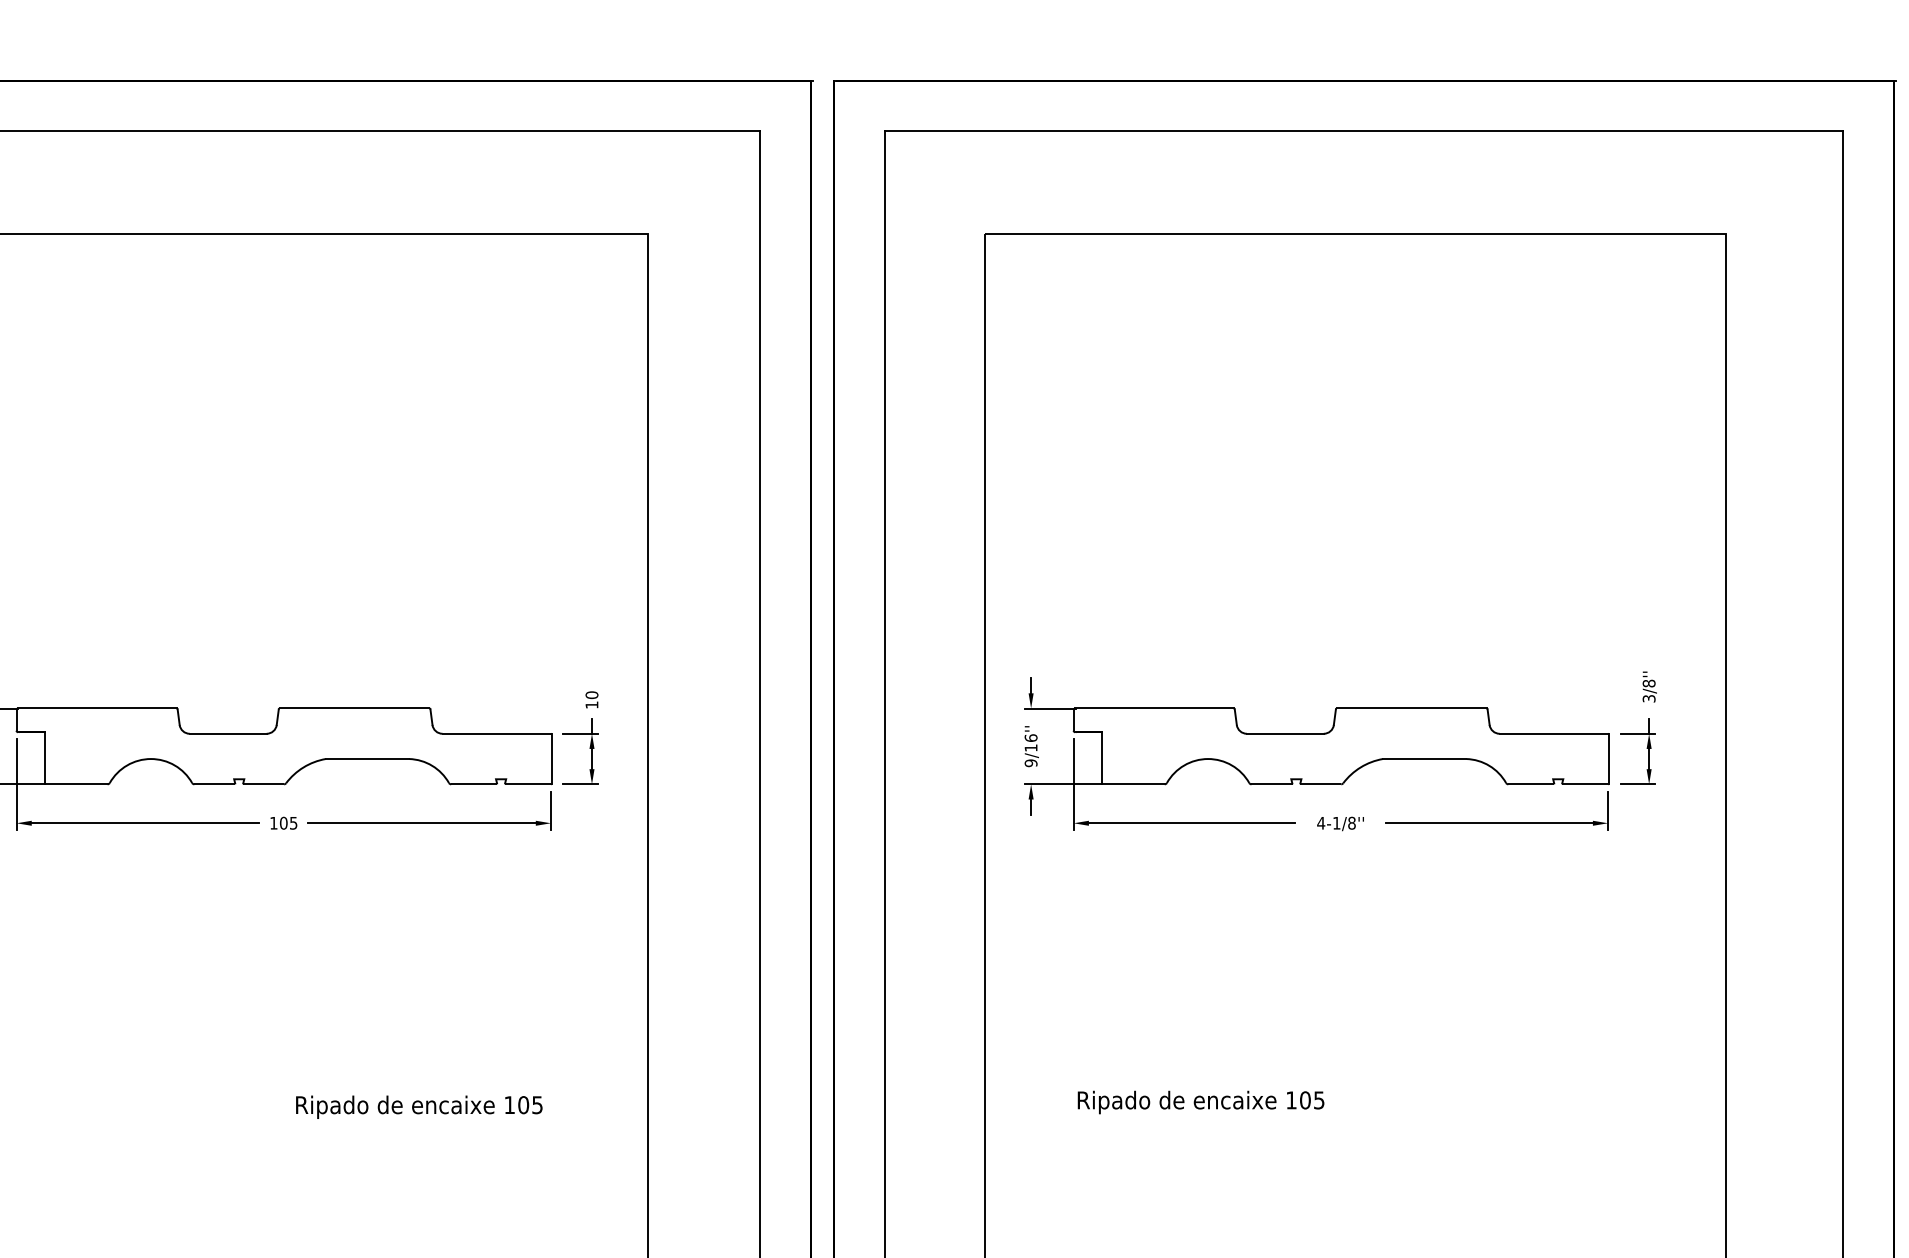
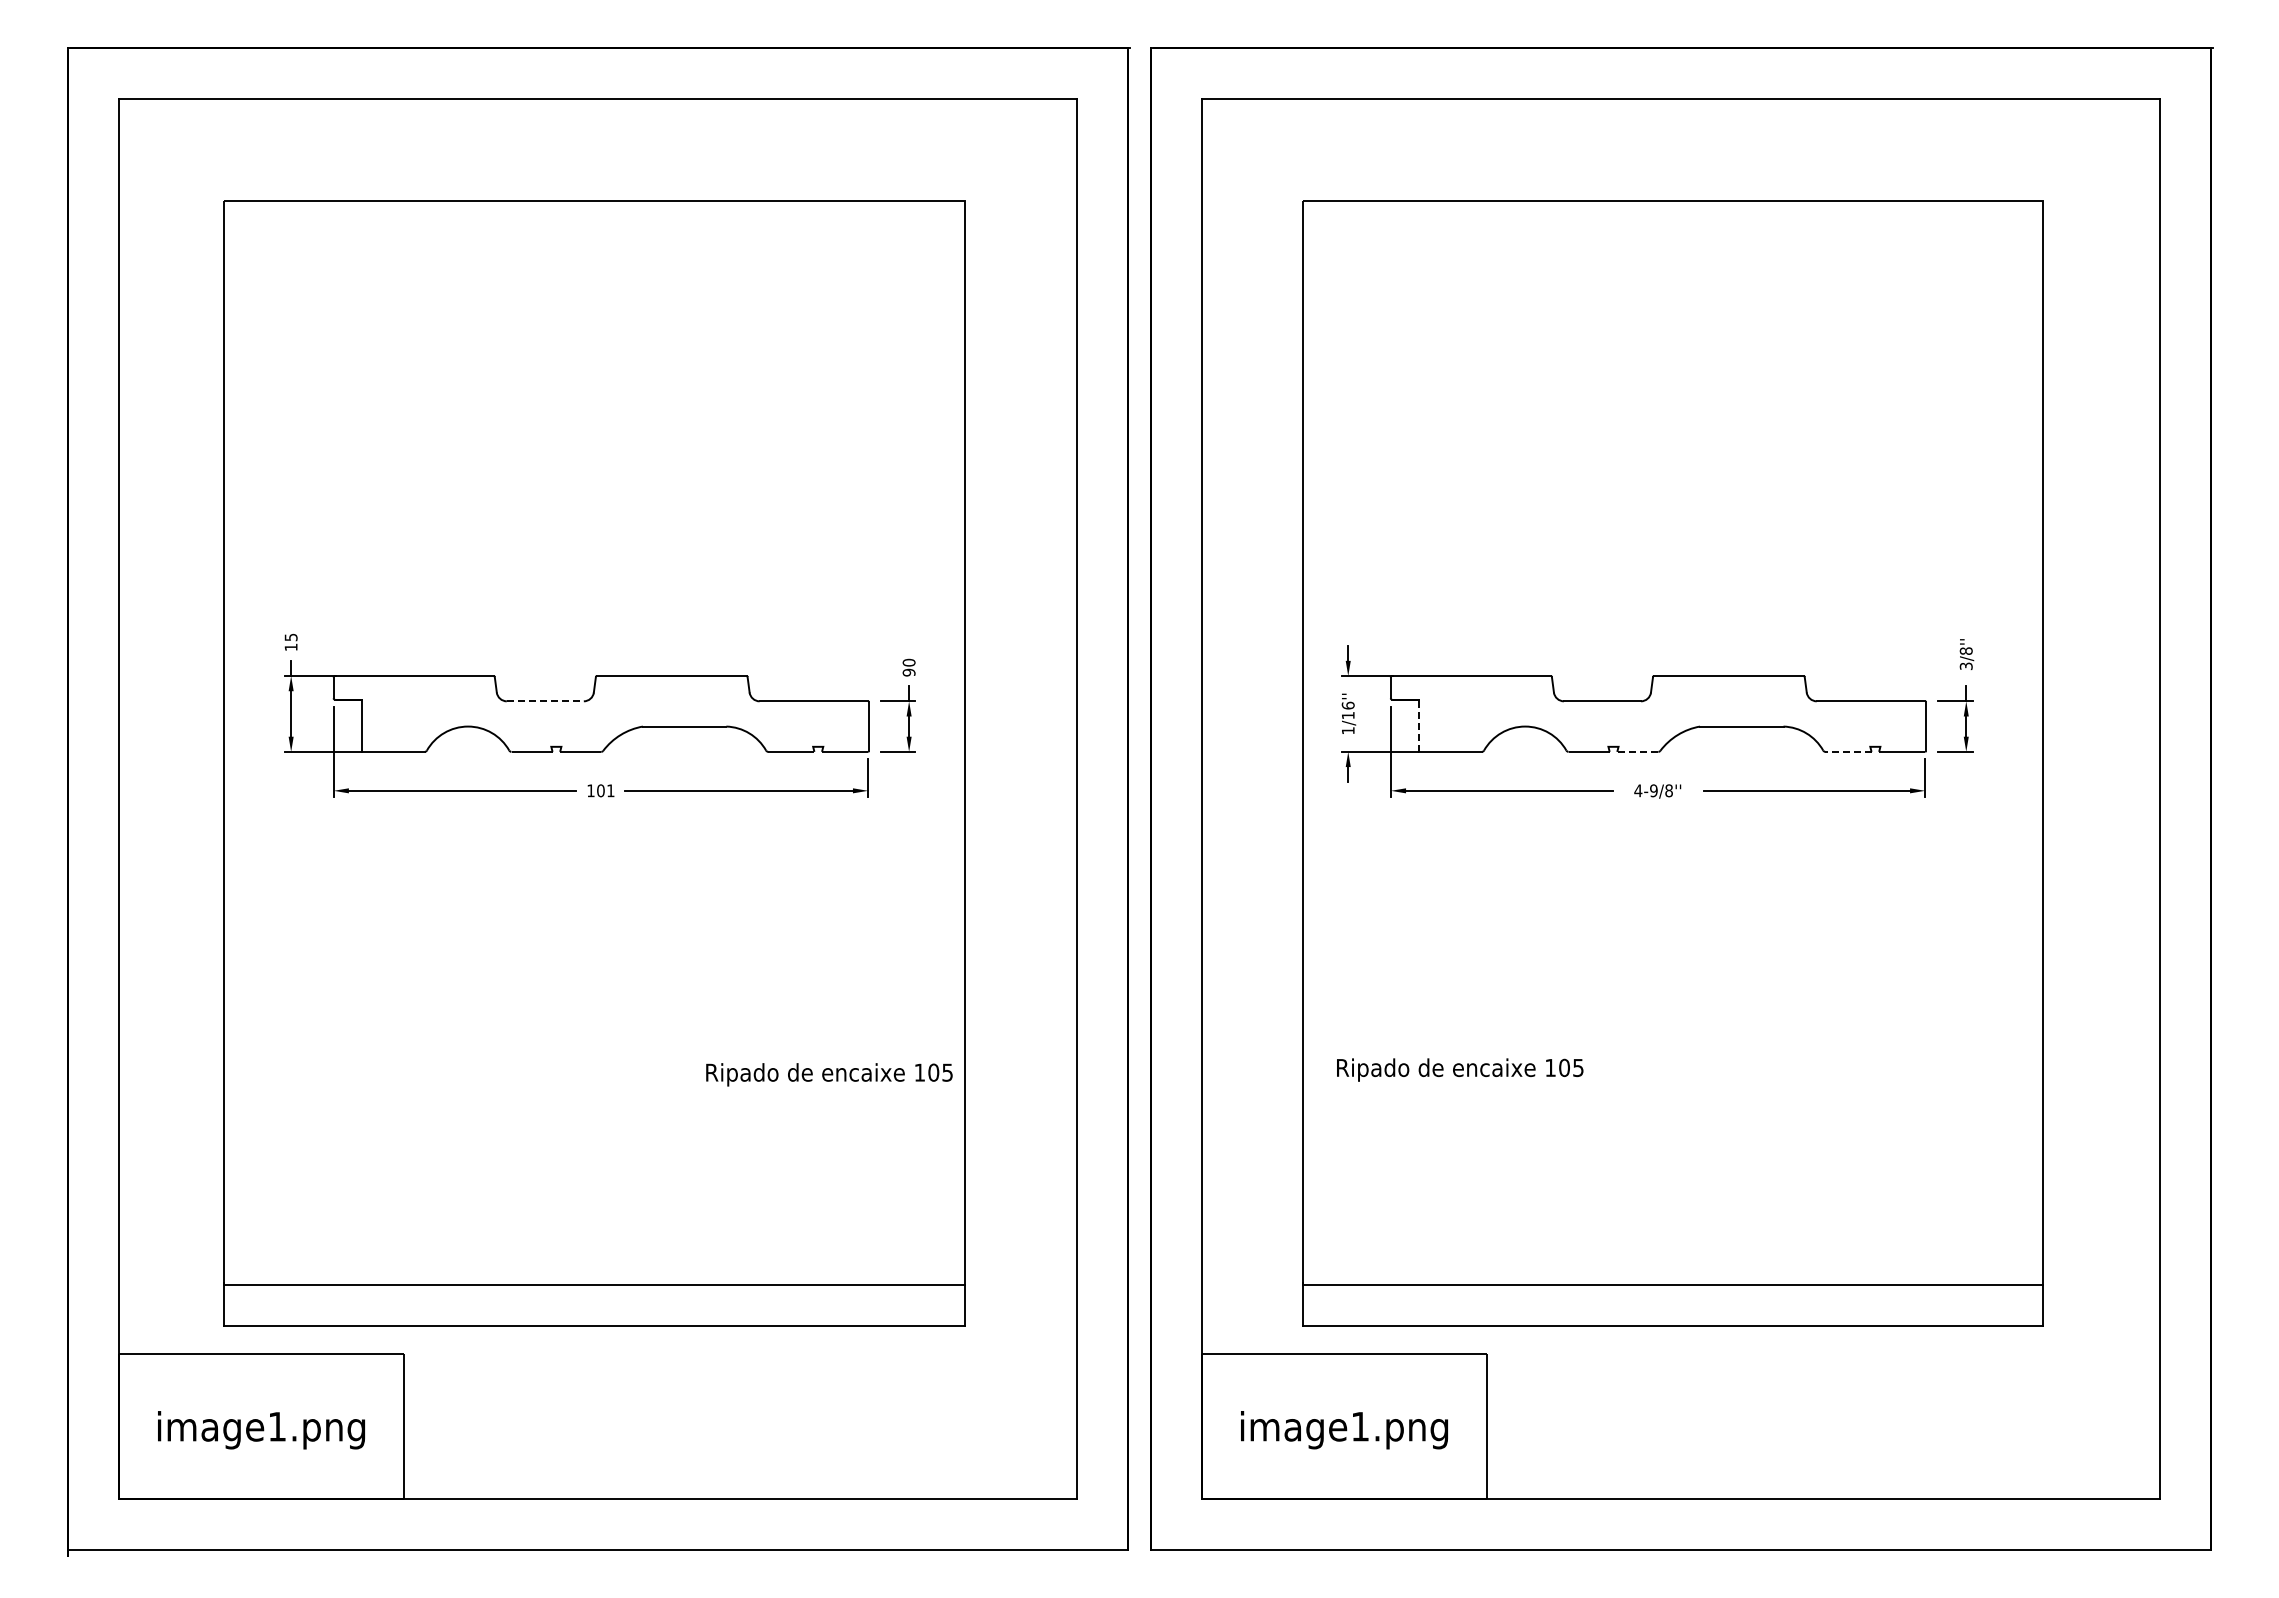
text: (591, 704) -> (908, 672), 10 -> 90
line: (228, 733) -> (545, 701), solid -> dashed
line: (1102, 757) -> (1419, 725), solid -> dashed
text: (1030, 762) -> (1347, 730), 9/16'' -> 1/16''
line: (1320, 783) -> (1637, 751), solid -> dashed
line: (1531, 783) -> (1848, 751), solid -> dashed
text: (293, 822) -> (610, 790), 105 -> 101
text: (1336, 822) -> (1653, 790), 4-1/8'' -> 4-9/8''
text: (1201, 1101) -> (1460, 1069), moved
text: (419, 1106) -> (829, 1074), moved

